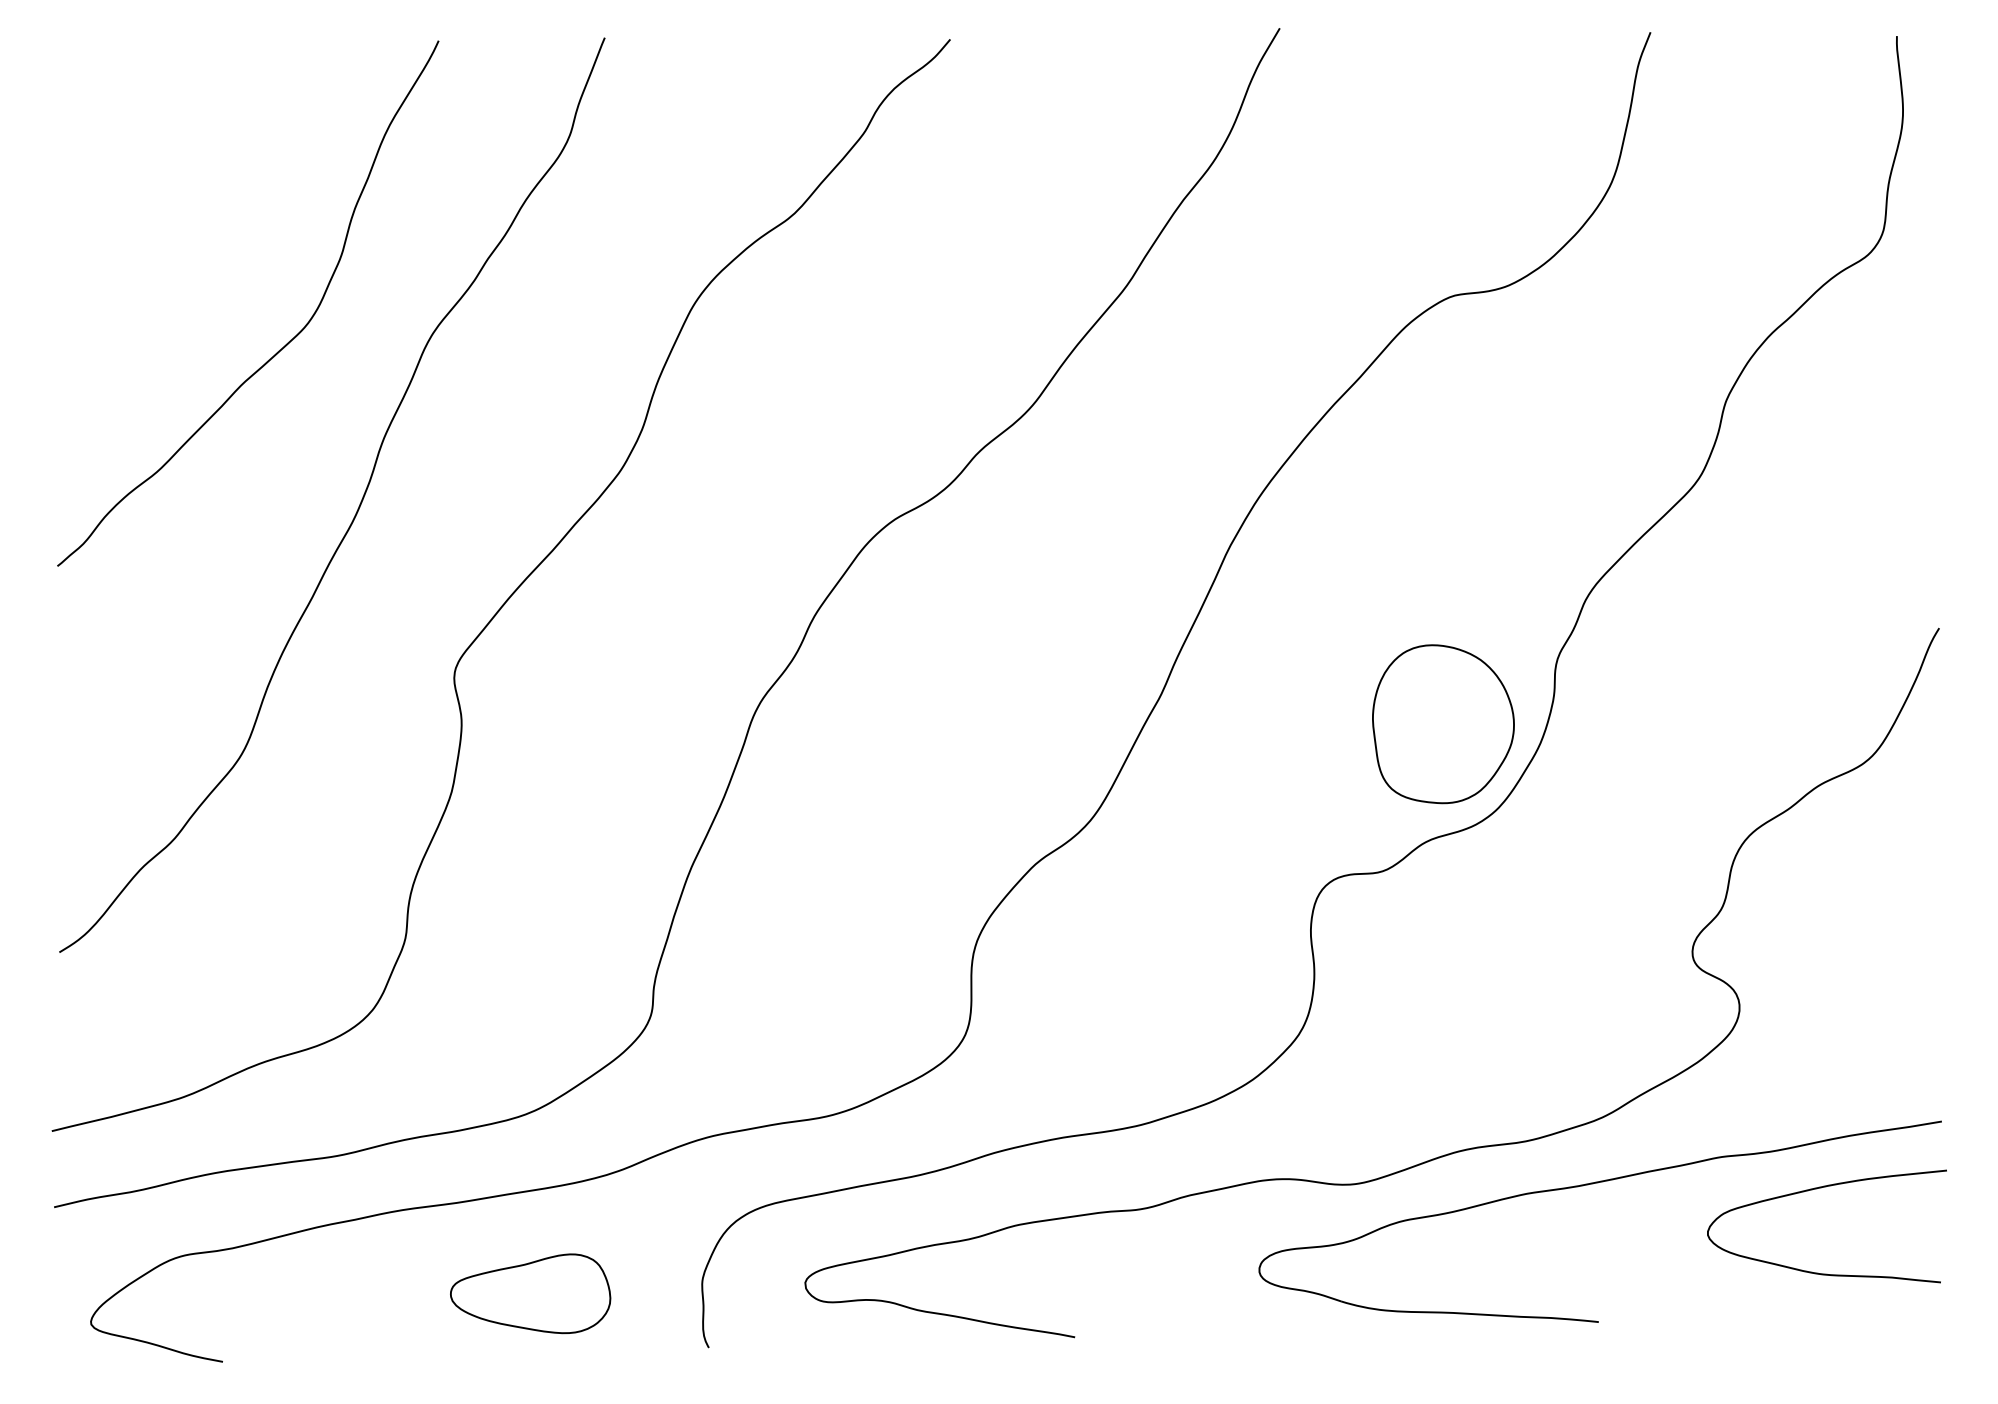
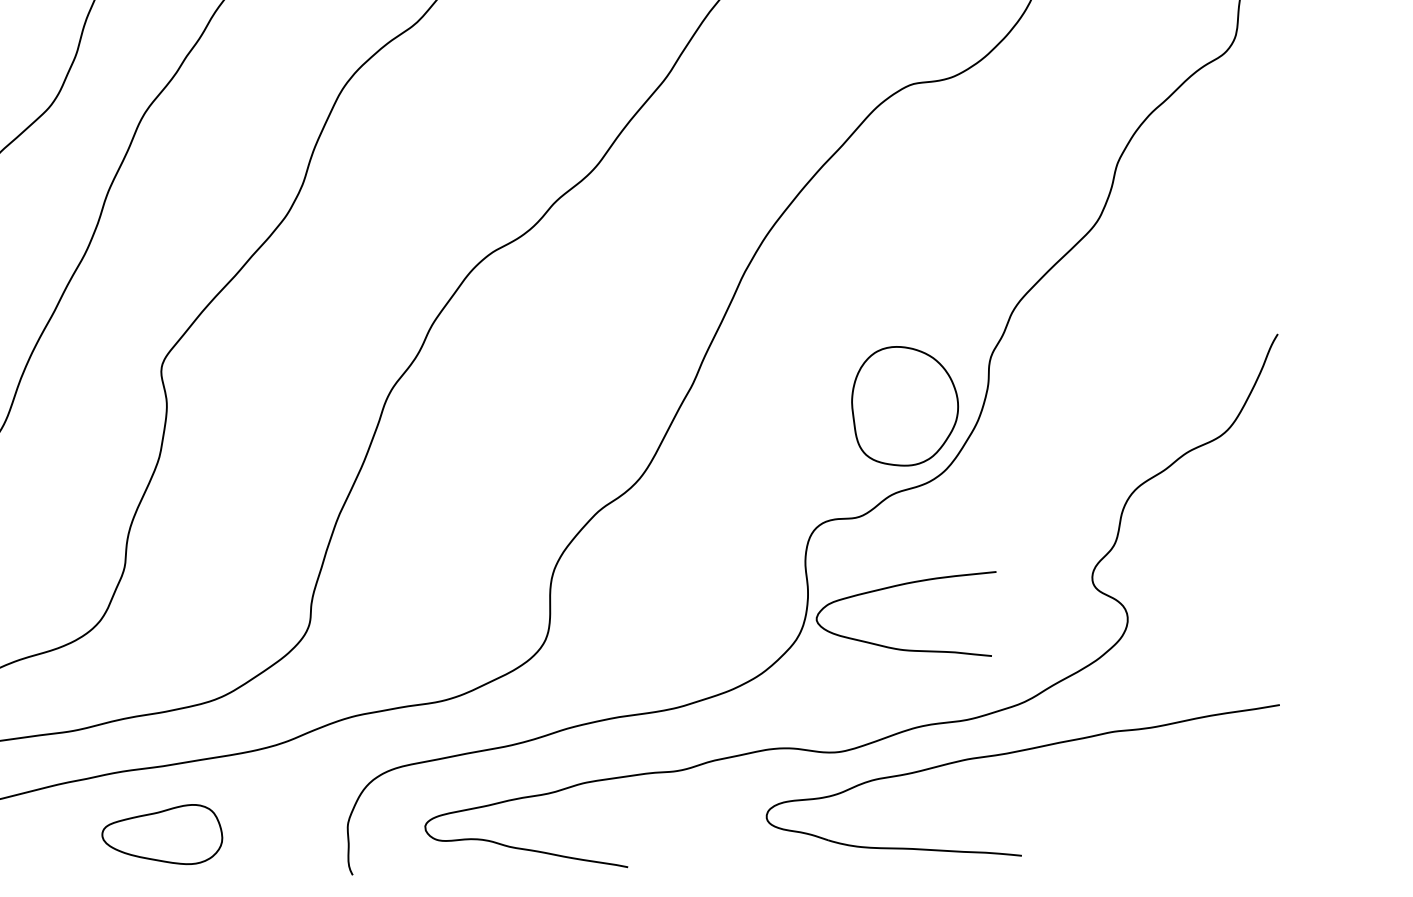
curve: (1821, 1188) -> (902, 585), moved
part: (530, 1293) -> (162, 834), moved

